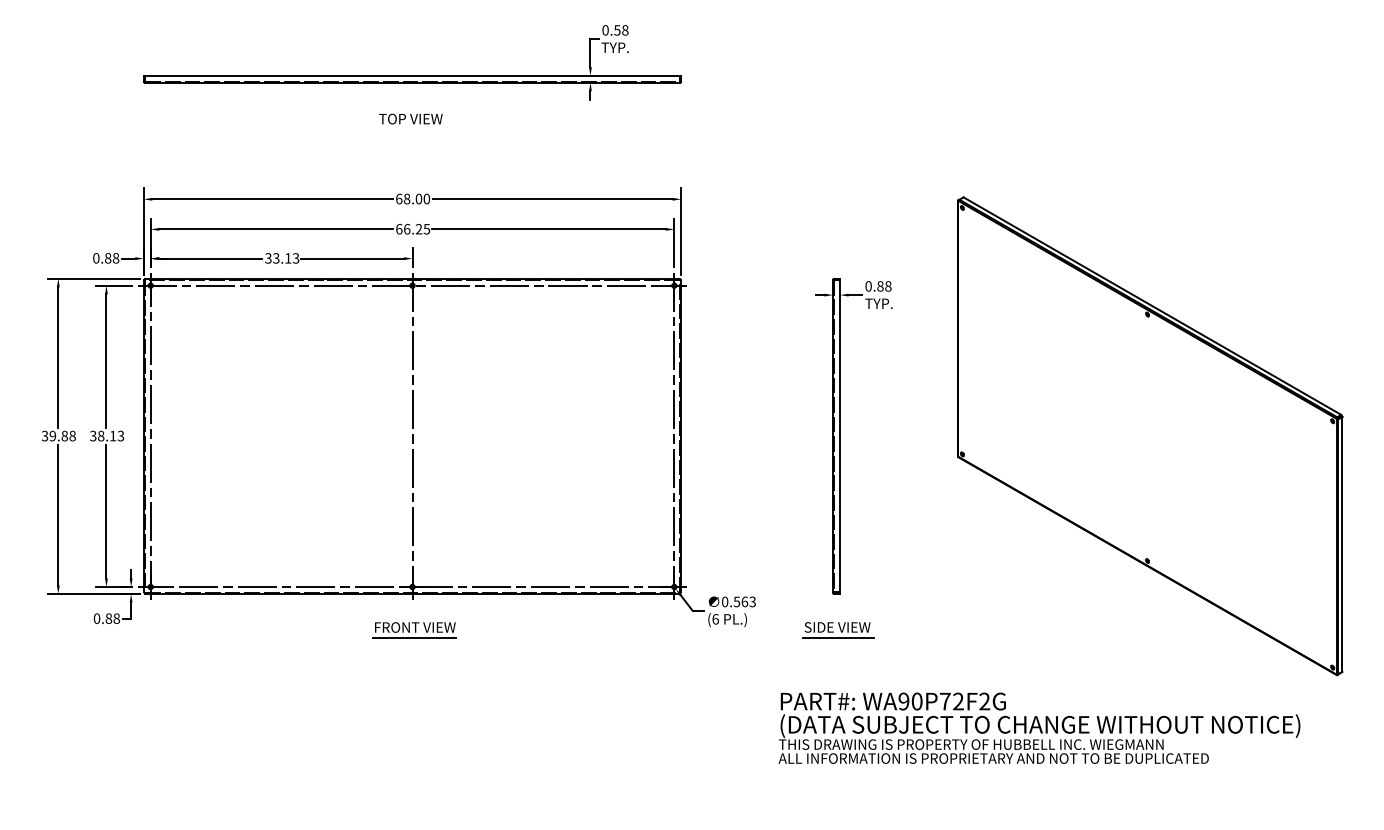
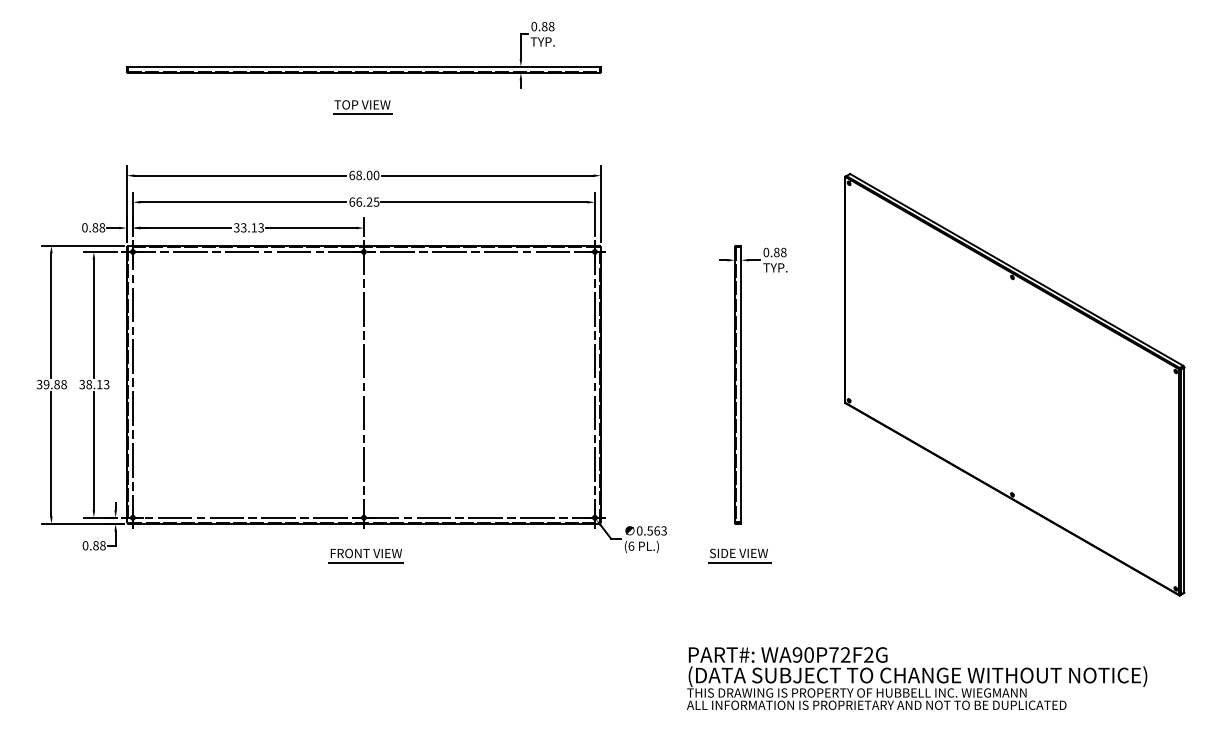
text: (617, 30) -> (544, 26), 0.58 -> 0.88
line: (411, 129) -> (363, 114), added
text: (1039, 727) -> (917, 677), moved

